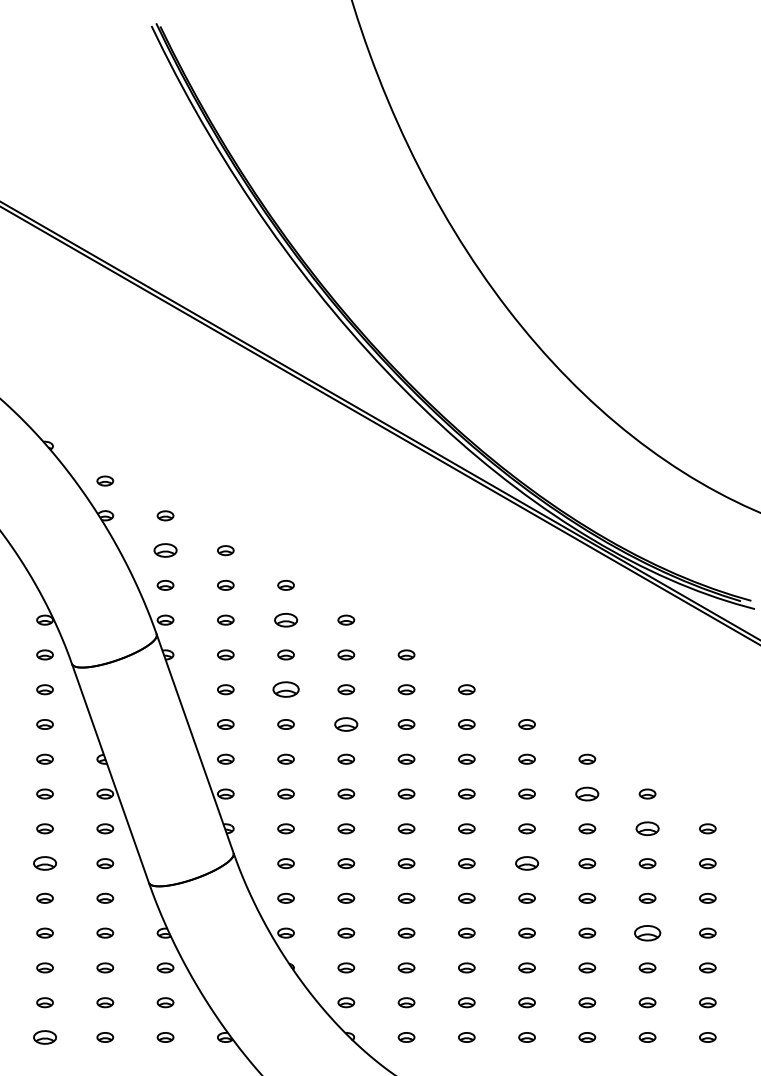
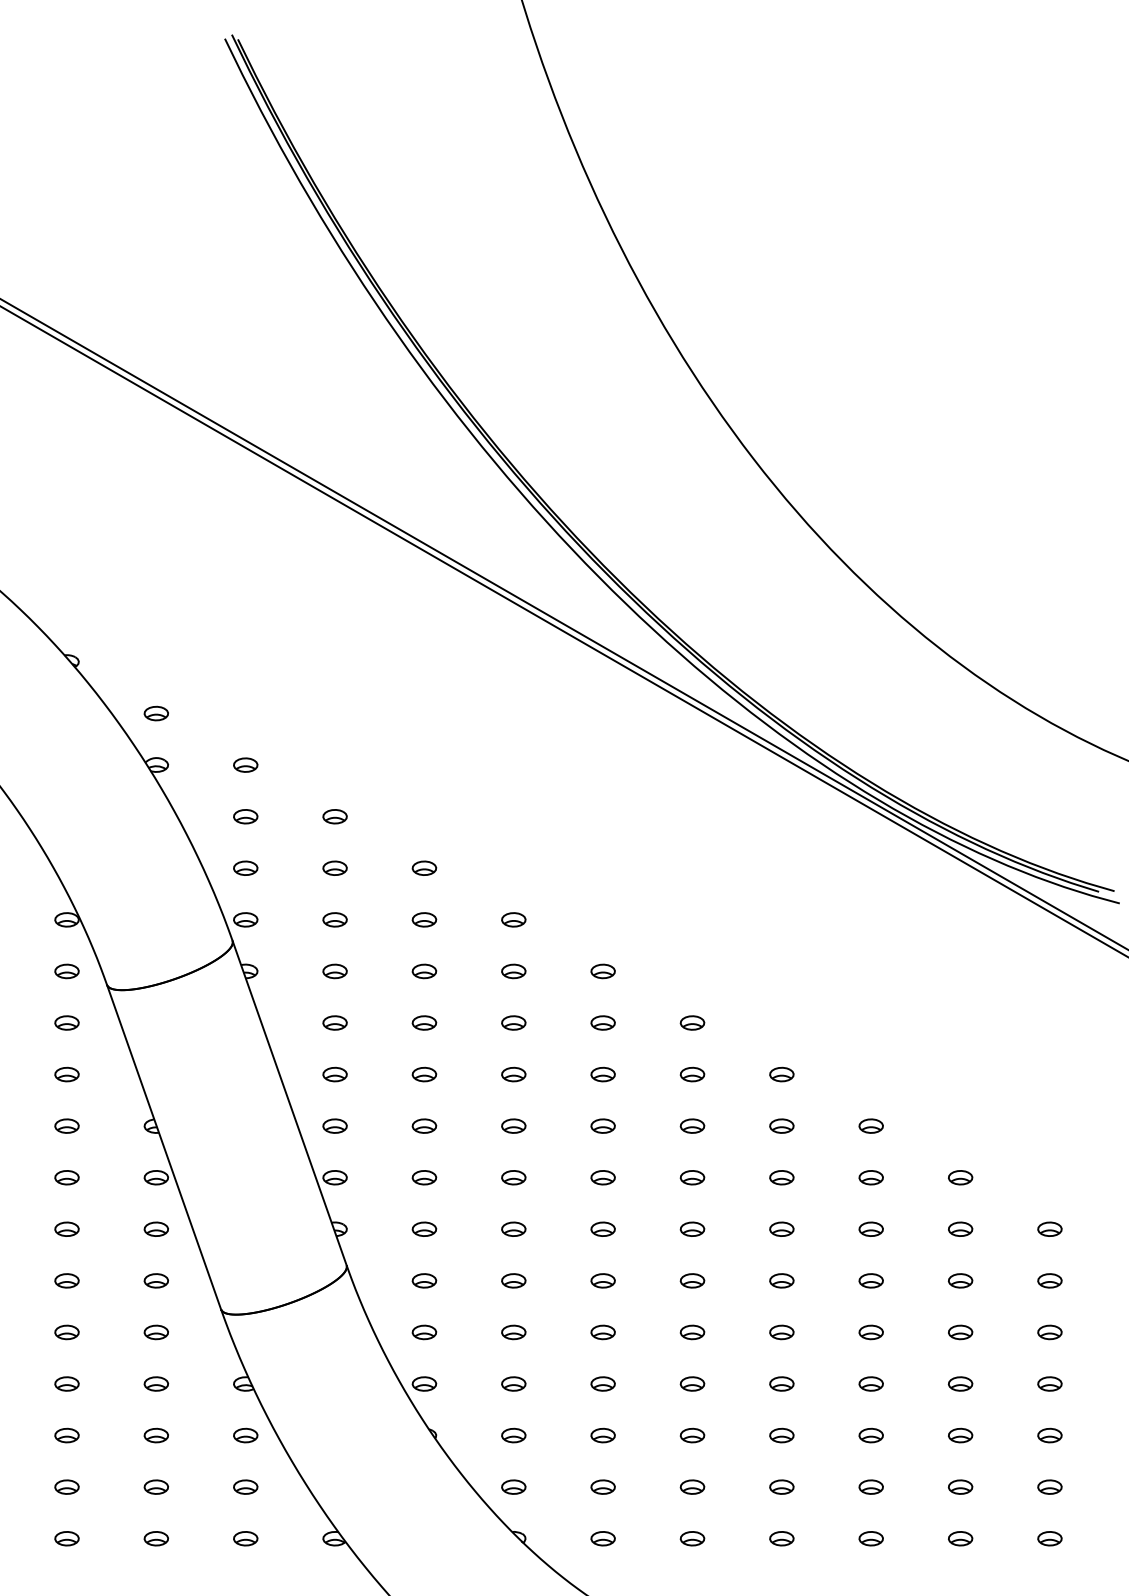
part: (165, 550) -> (245, 816), size x0.71
part: (285, 619) -> (423, 918), size x0.71
part: (285, 689) -> (423, 1022), size x0.62
part: (346, 724) -> (514, 1074), size x0.71
part: (587, 793) -> (871, 1176), size x0.71
part: (647, 828) -> (960, 1228), size x0.71
part: (44, 863) -> (66, 1280), size x0.71
part: (526, 863) -> (781, 1280), size x0.71
part: (647, 932) -> (960, 1383), size x0.62
part: (44, 1037) -> (66, 1538), size x0.71

